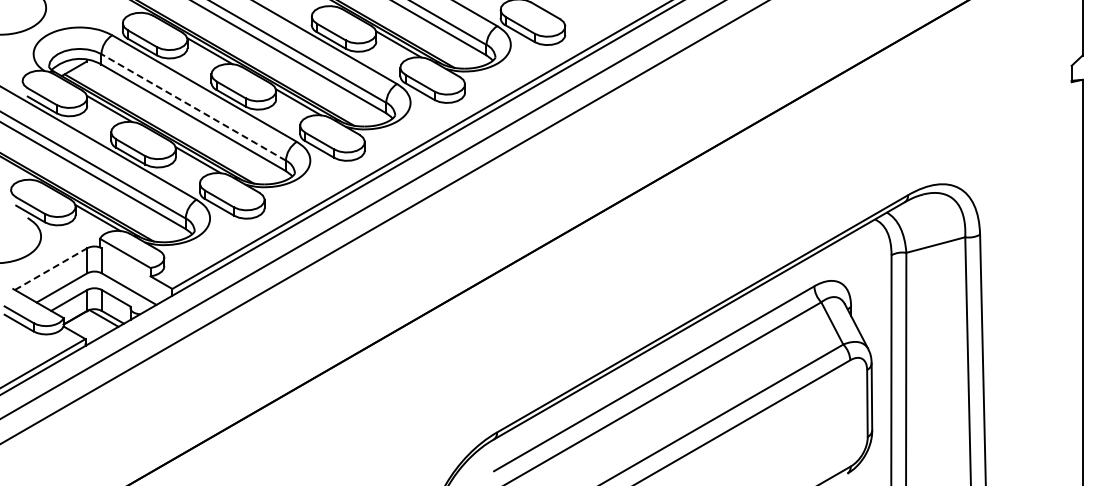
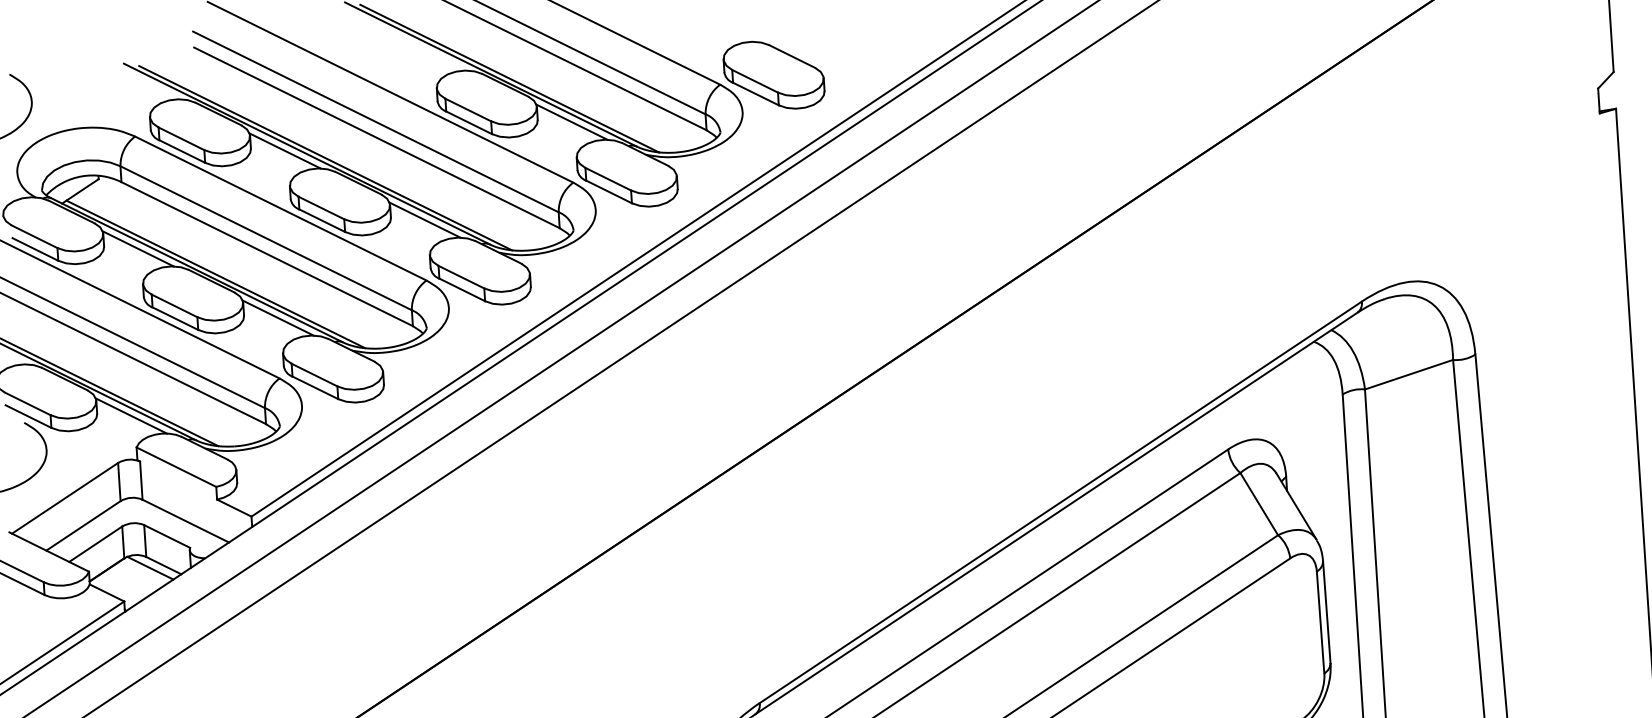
line: (193, 107) -> (265, 238), dashed -> solid
line: (51, 269) -> (65, 498), dashed -> solid

